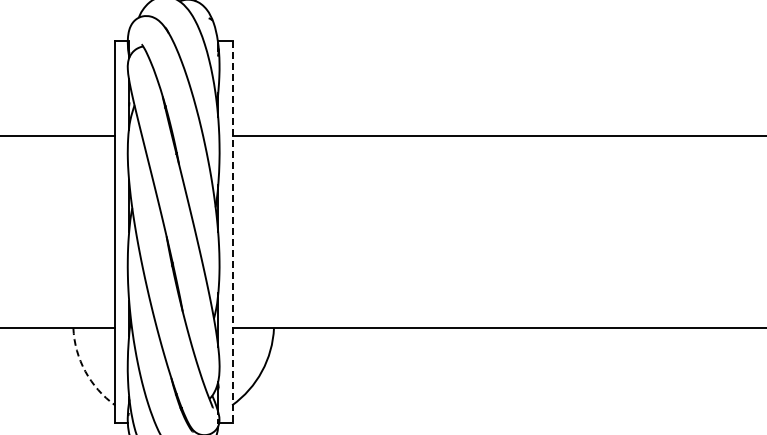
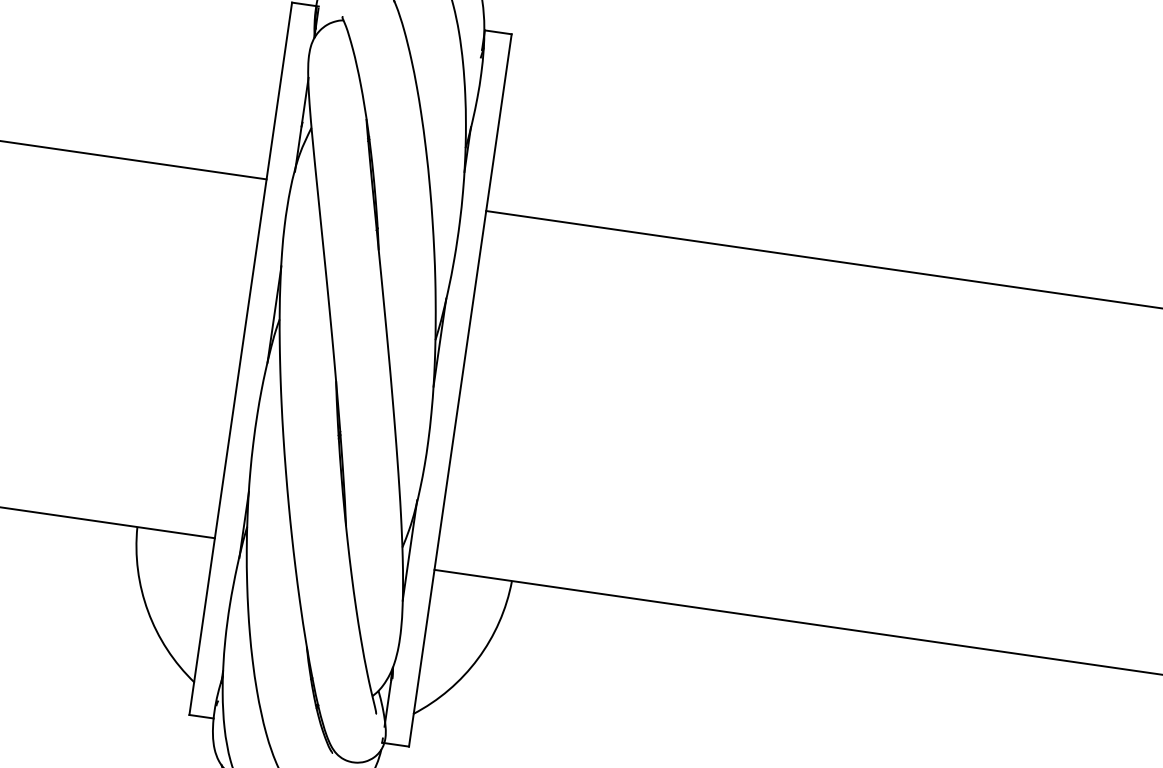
line: (232, 231) -> (460, 389), dashed -> solid
arc: (85, 371) -> (148, 611), dashed -> solid

